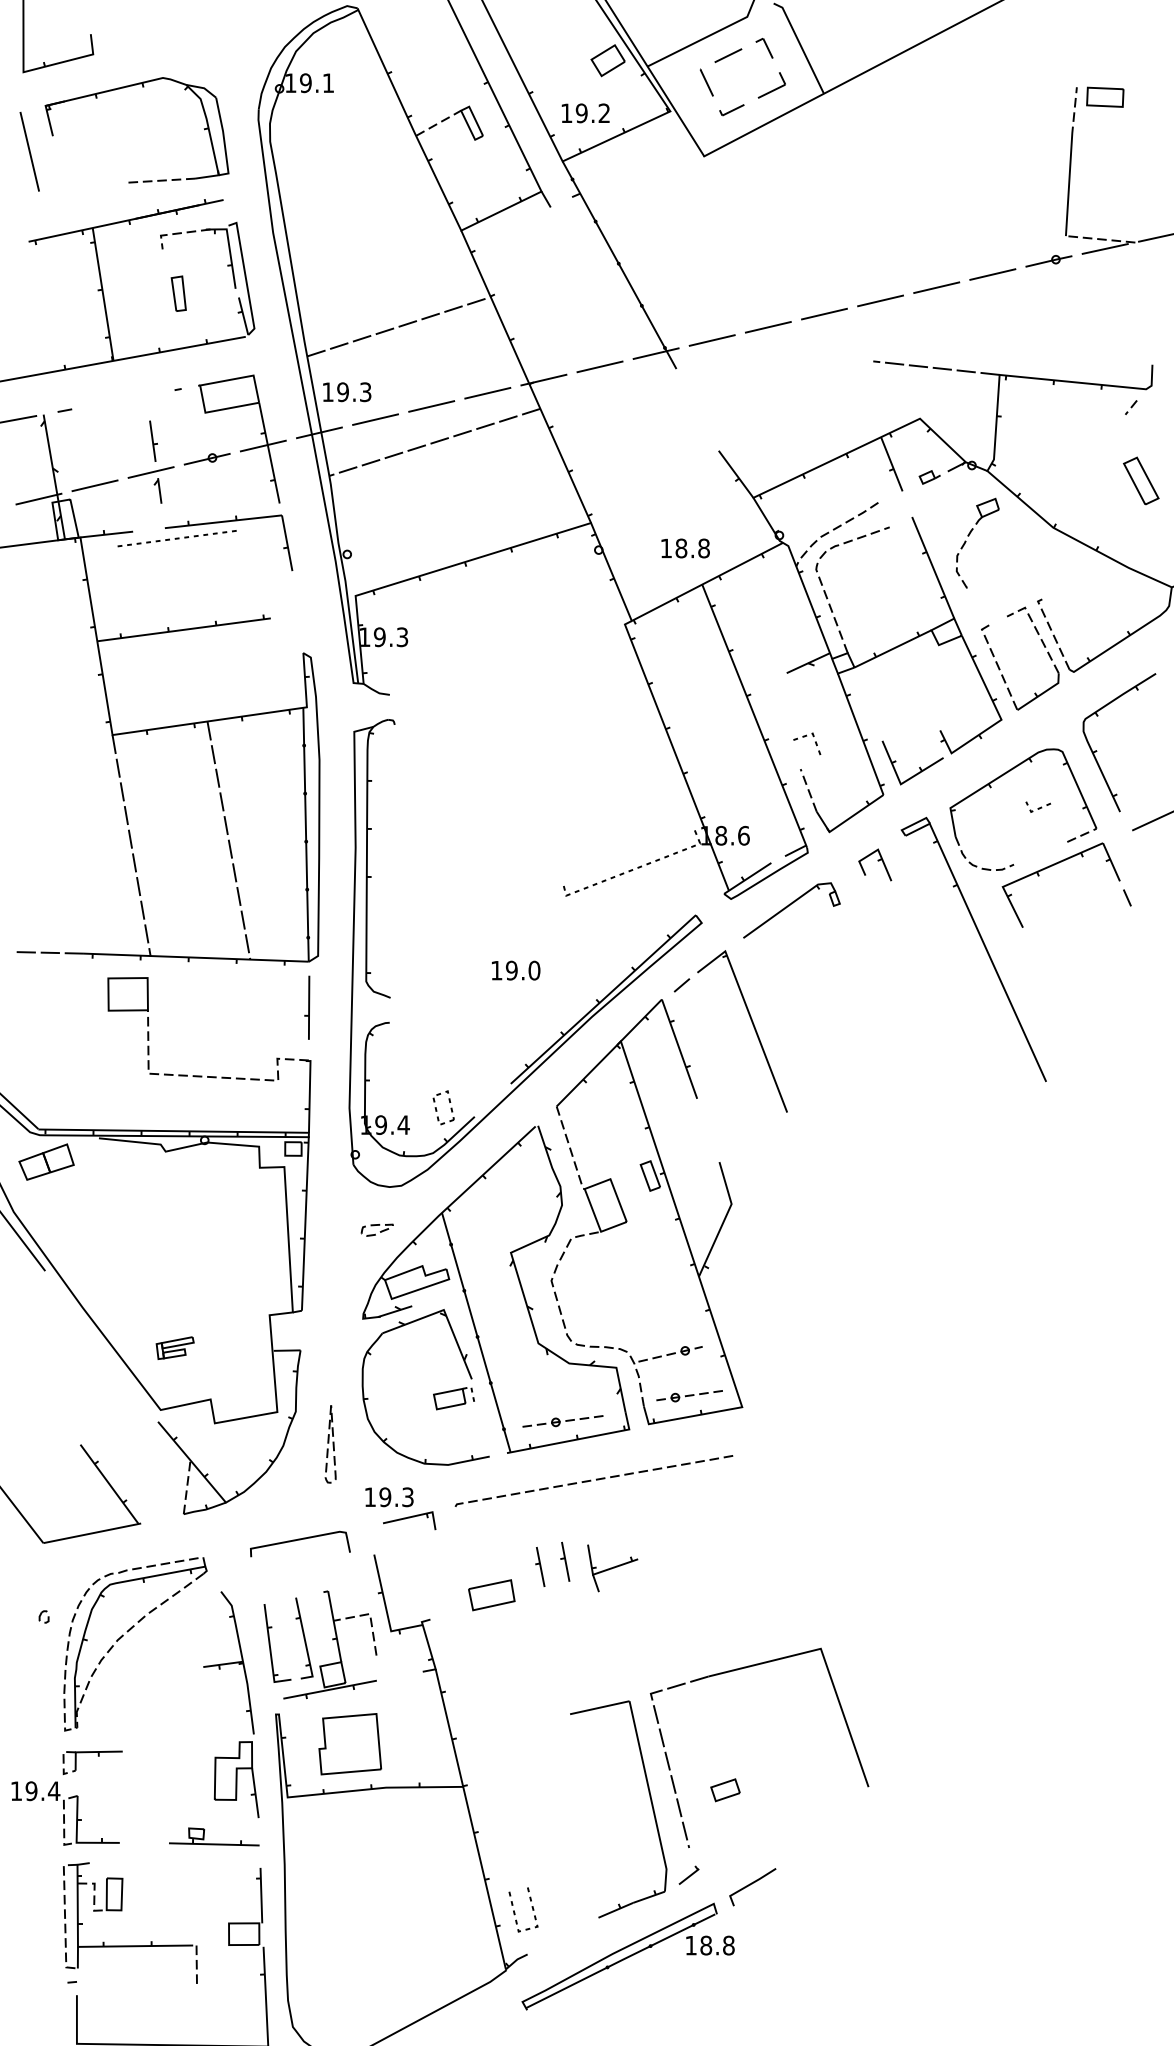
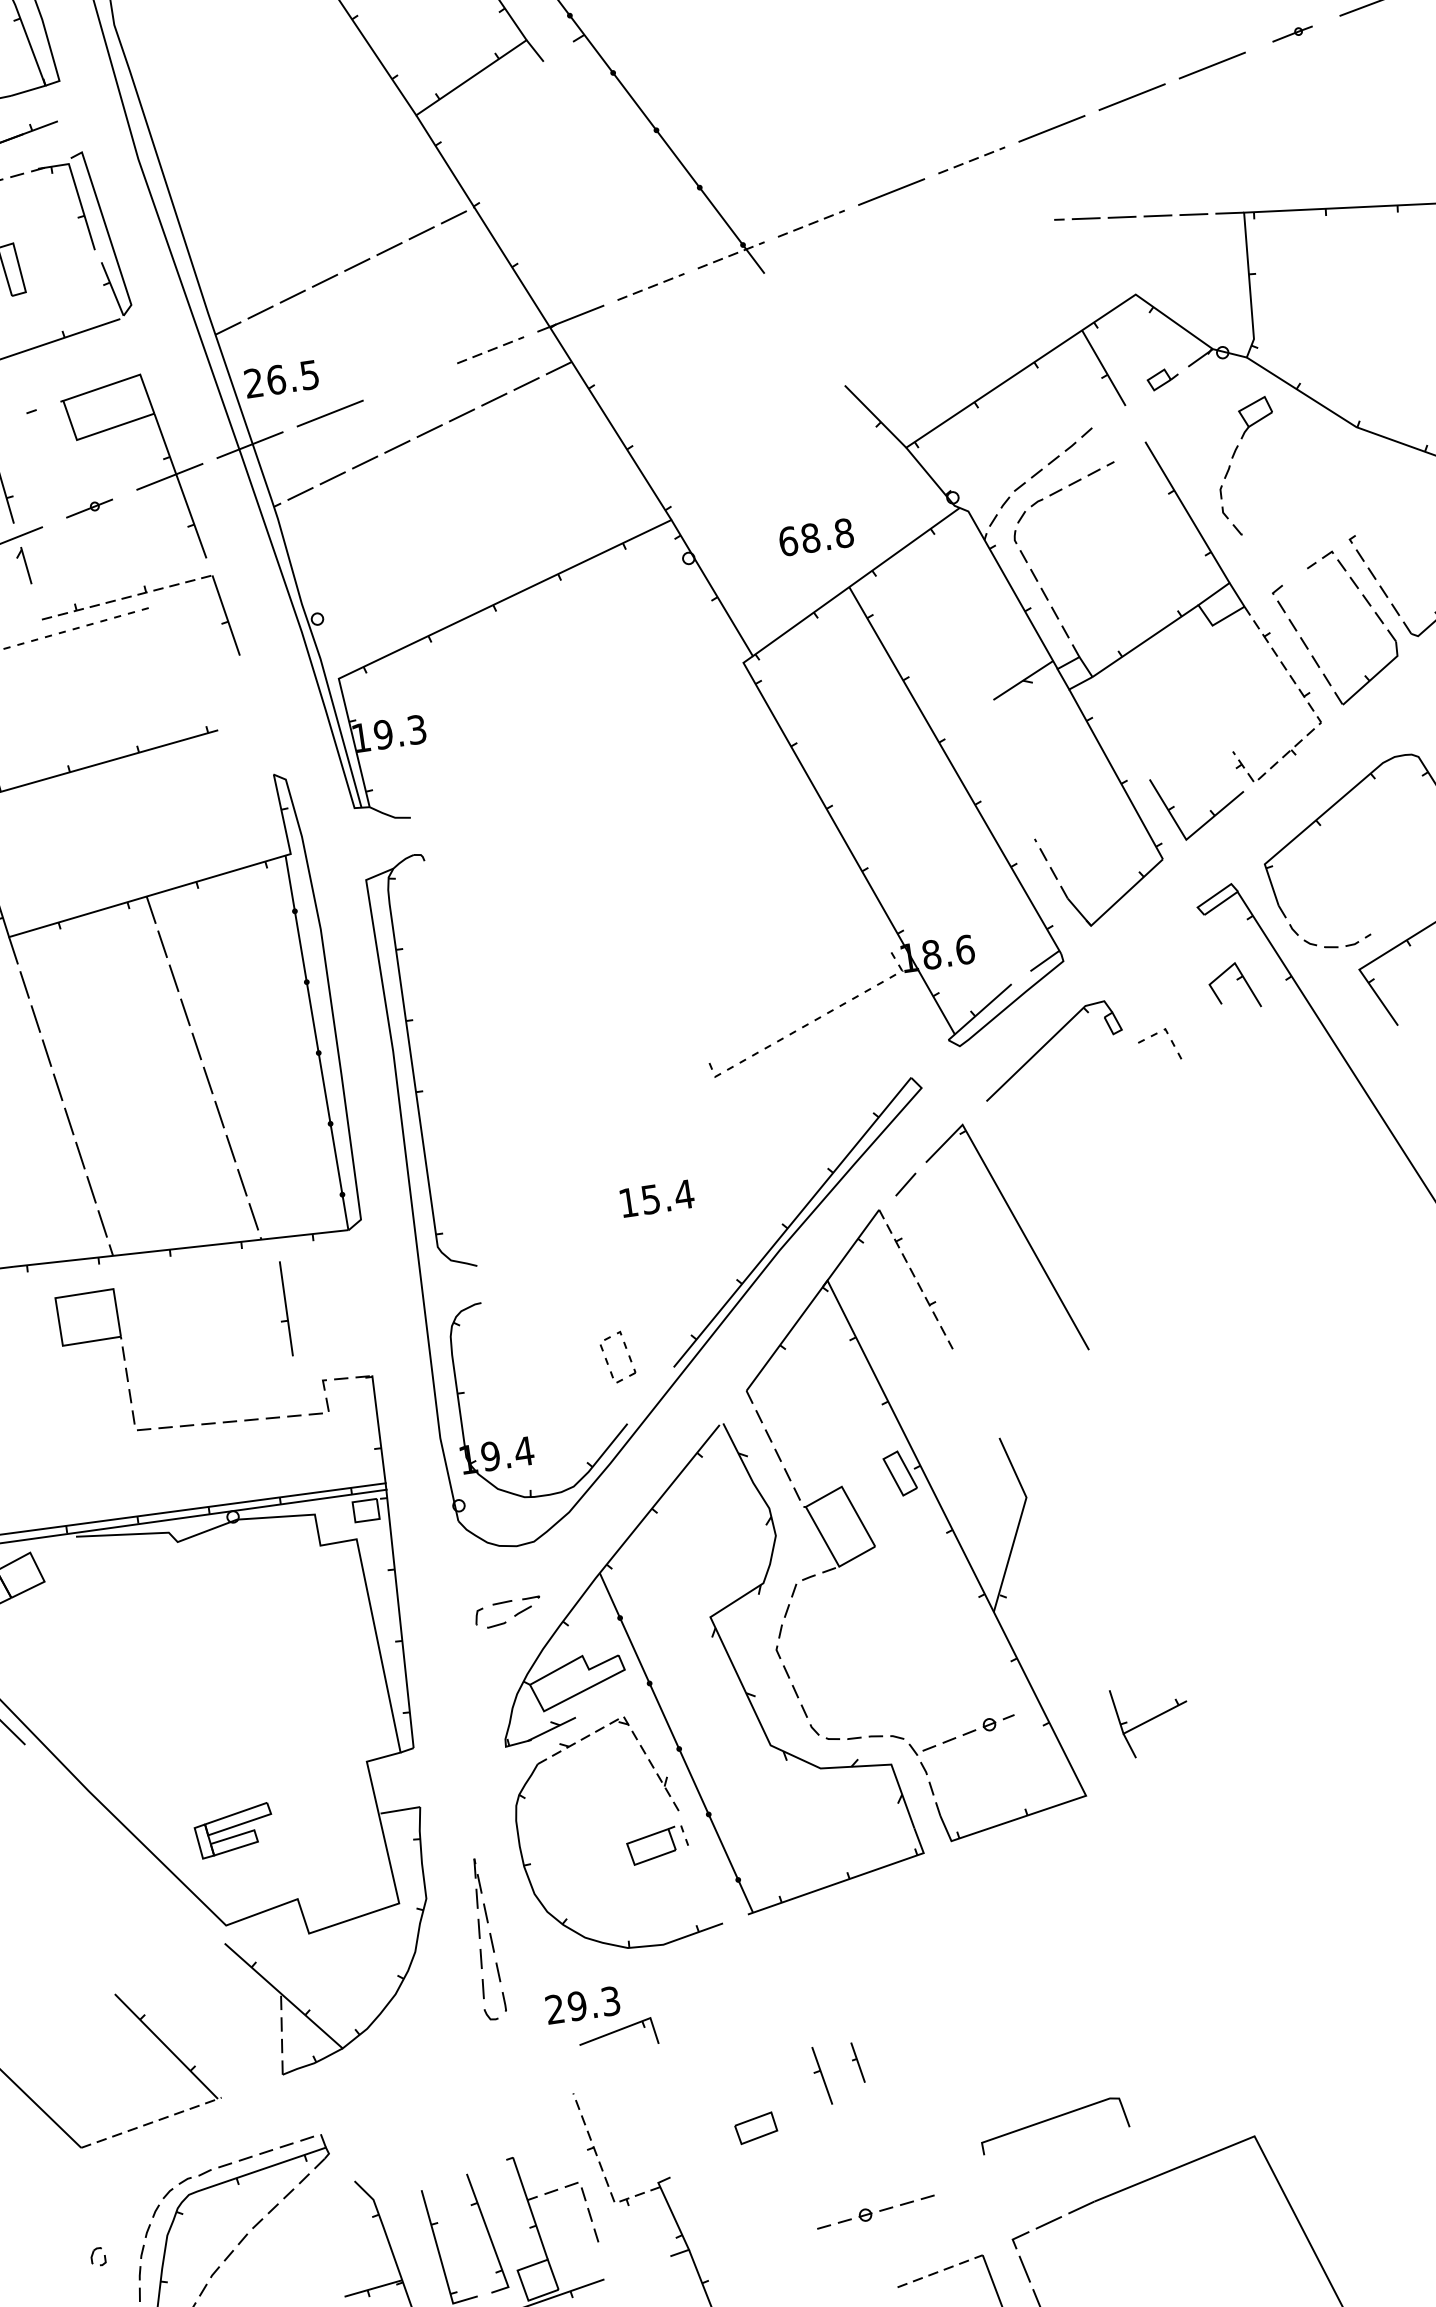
part: (1048, 261) -> (1291, 34), size x0.6
line: (824, 314) -> (971, 161), solid -> dashed
line: (712, 340) -> (811, 223), solid -> dashed
line: (656, 353) -> (731, 255), solid -> dashed
line: (600, 366) -> (651, 286), solid -> dashed
text: (346, 392) -> (281, 379), 19.3 -> 26.5
line: (488, 393) -> (491, 350), solid -> dashed
line: (431, 406) -> (410, 382), removed
part: (206, 459) -> (88, 509), size x0.7
line: (223, 521) -> (127, 597), solid -> dashed
text: (666, 548) -> (788, 541), 18.8 -> 68.8
line: (1000, 717) -> (1319, 719), solid -> dashed
part: (804, 737) -> (1154, 1036), moved
part: (1038, 806) -> (1394, 842), removed
part: (875, 864) -> (1234, 985), moved
text: (522, 970) -> (666, 1196), 19.0 -> 15.4
part: (307, 1007) -> (283, 1308), moved
line: (679, 1049) -> (915, 1280), solid -> dashed
part: (437, 1110) -> (609, 1362), moved
part: (376, 1229) -> (506, 1611), size x1.4
line: (445, 1313) -> (626, 1721), solid -> dashed
part: (174, 1347) -> (233, 1830), size x1.4
part: (689, 1396) -> (1005, 1791), removed
part: (562, 1421) -> (875, 2212), moved
part: (330, 1444) -> (484, 1939), size x1.4
part: (593, 1480) -> (881, 1936), removed
text: (369, 1496) -> (553, 2008), 19.3 -> 29.3
line: (92, 1533) -> (151, 2122), solid -> dashed
curve: (300, 1540) -> (1053, 2119), moved
part: (565, 1561) -> (857, 2062), size x0.7
part: (612, 1568) -> (1150, 1720), moved
part: (491, 1595) -> (755, 2128), size x0.6
line: (386, 1609) -> (603, 2171), solid -> dashed
line: (600, 1707) -> (941, 2270), solid -> dashed

